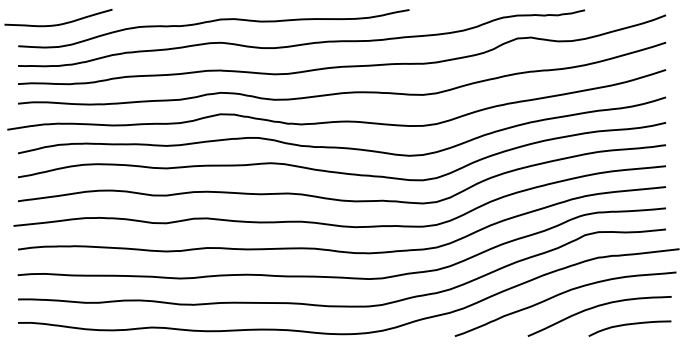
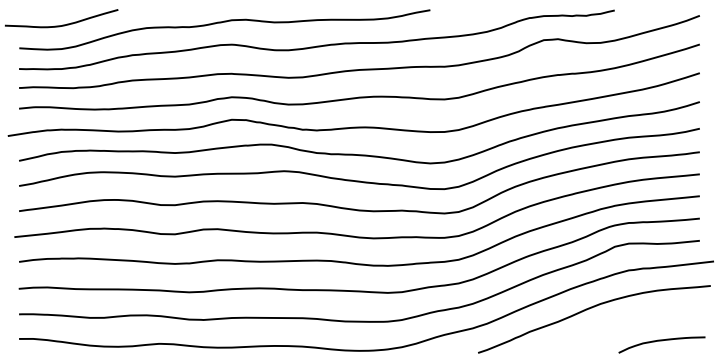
curve: (595, 308) -> (625, 323), removed

